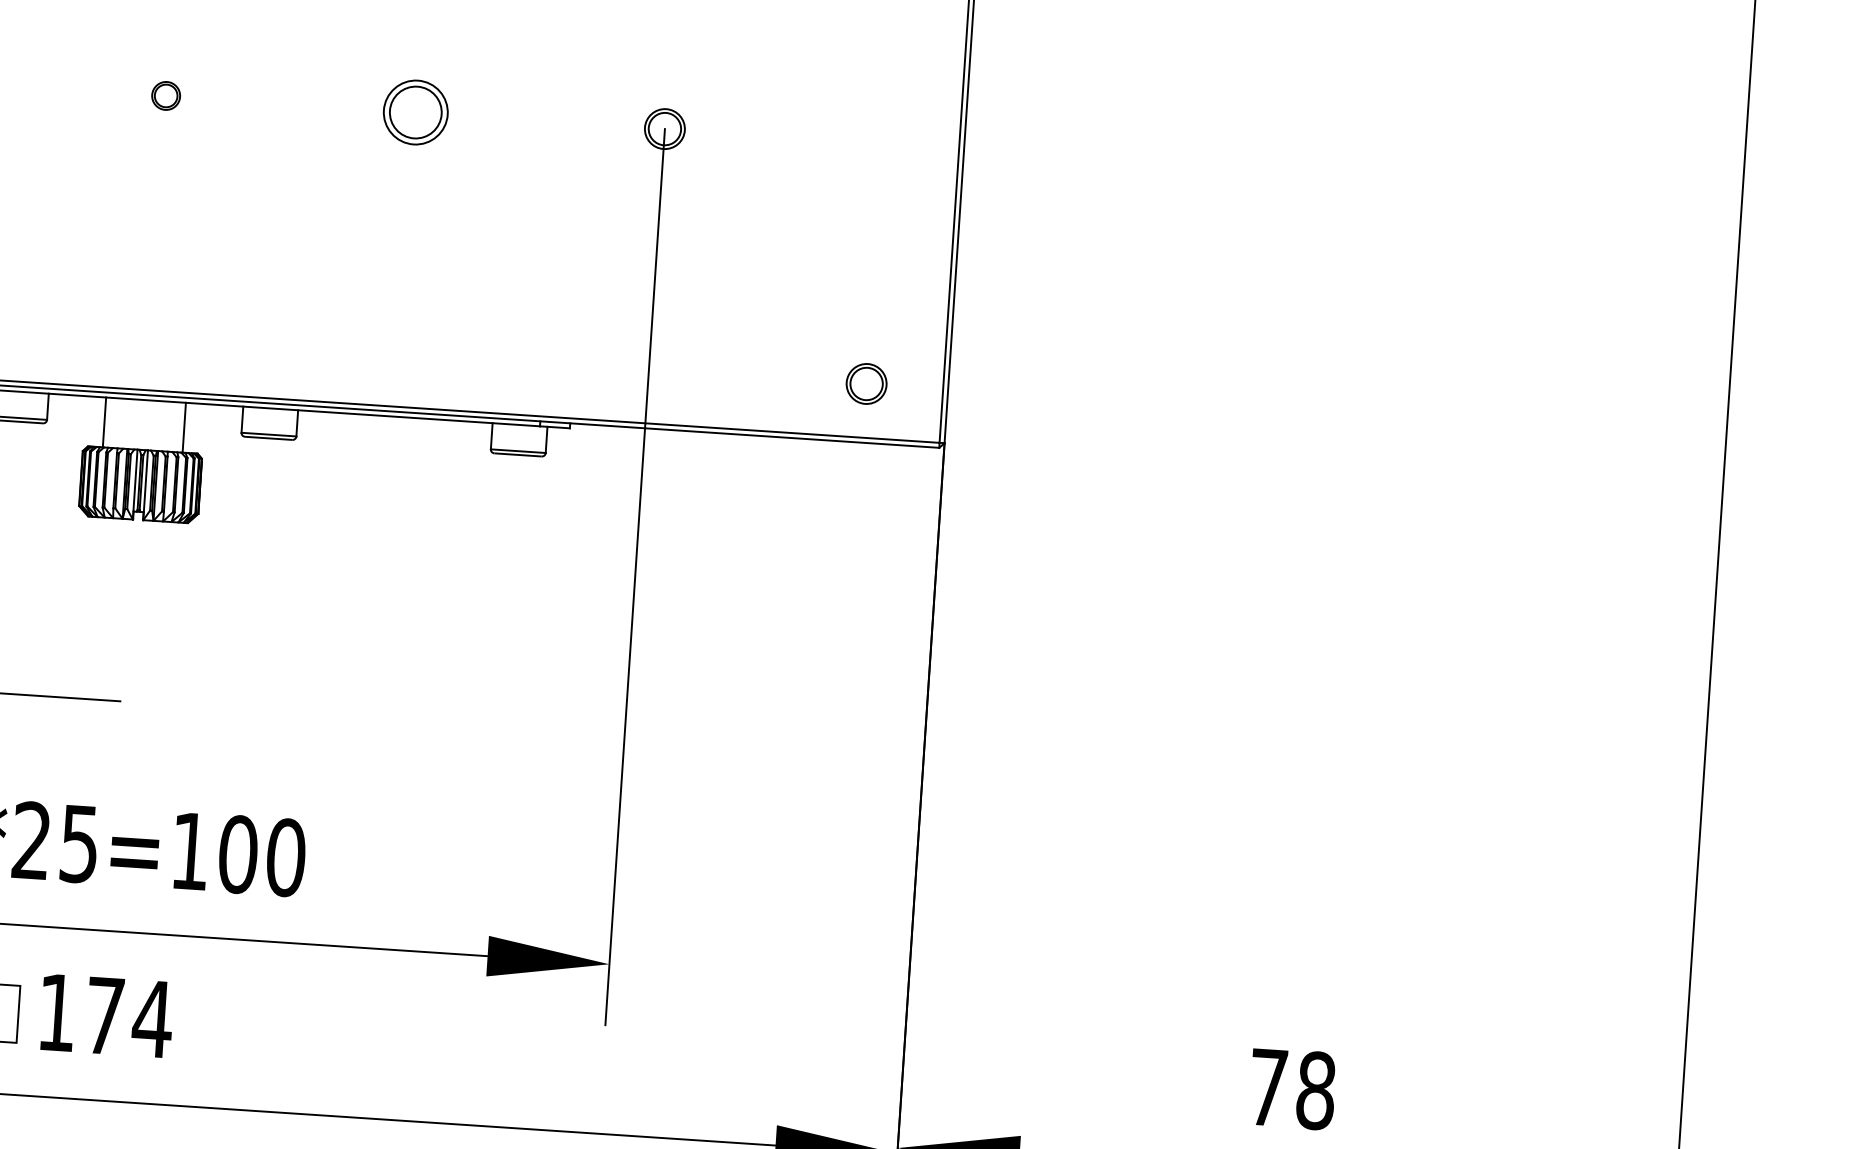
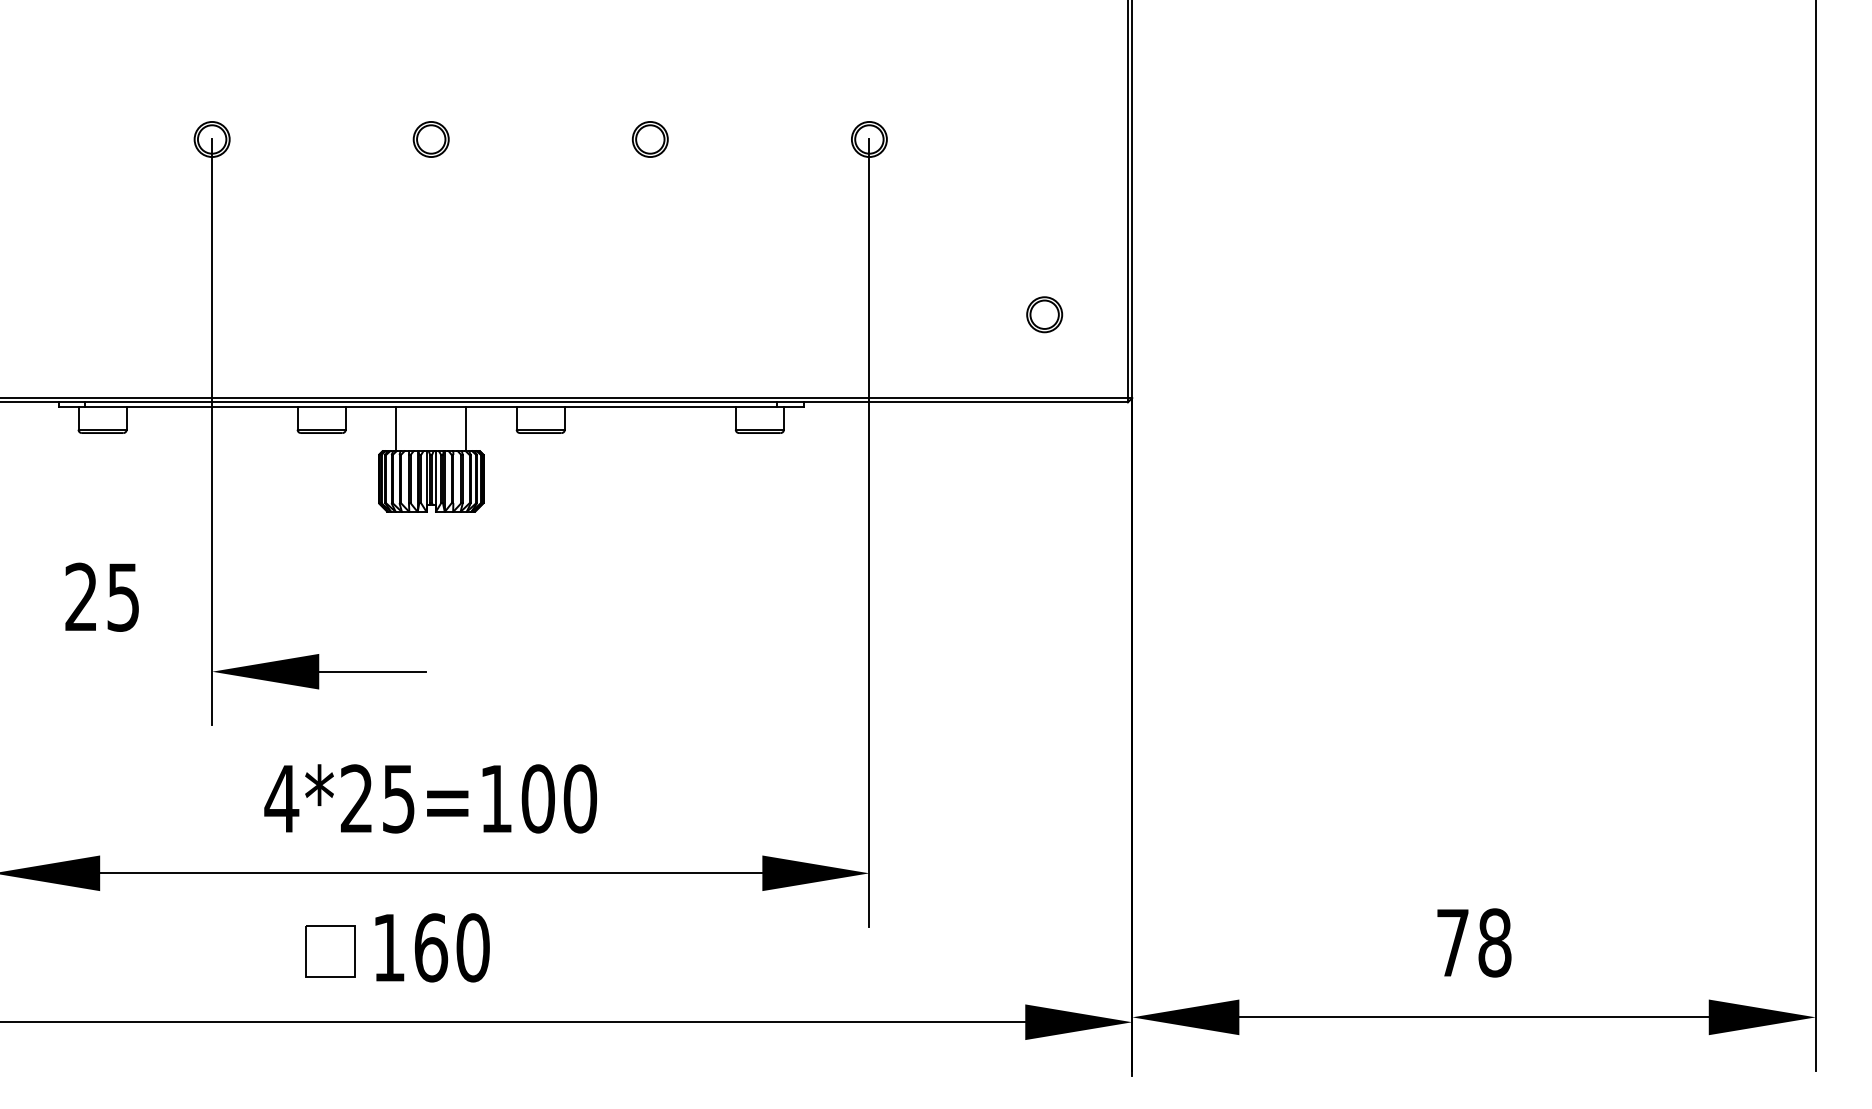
part: (165, 95) -> (430, 139), size x1.43
part: (414, 112) -> (649, 139), size x0.62
part: (866, 383) -> (1044, 314), moved
text: (129, 1017) -> (452, 947), 174 -> 160

